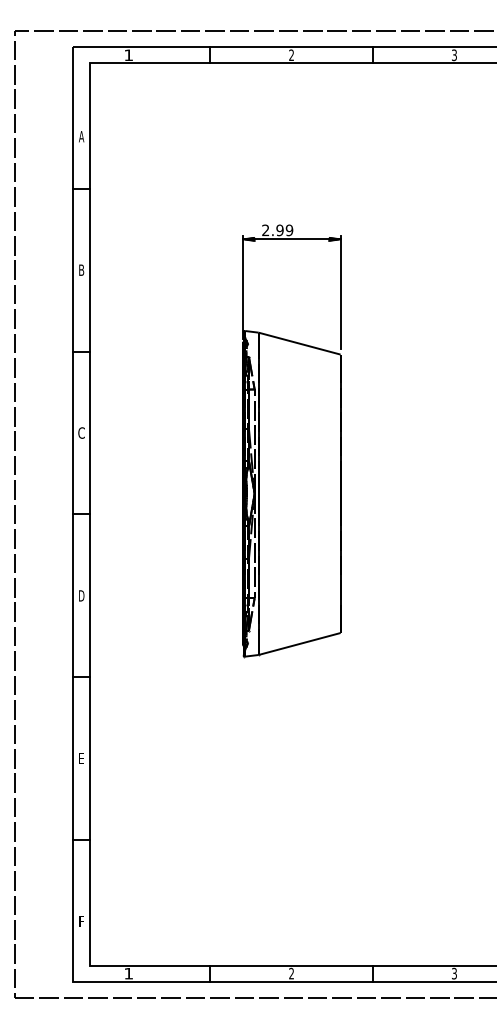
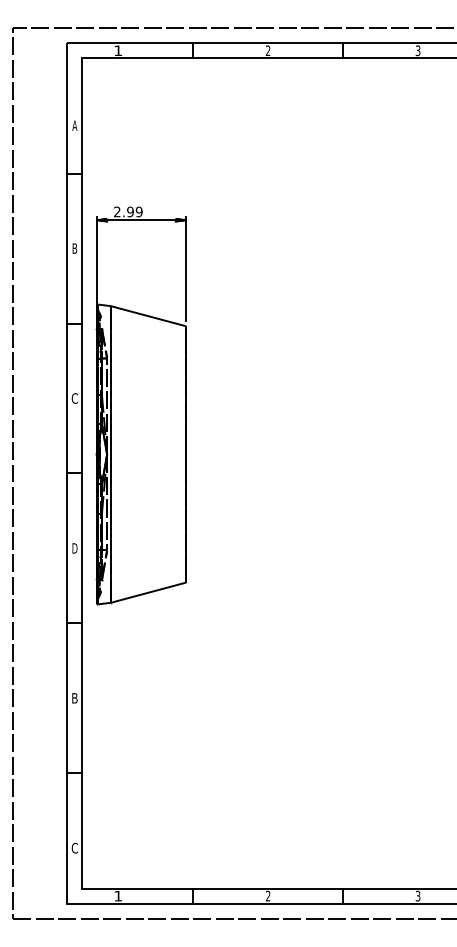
part: (291, 441) -> (141, 406), moved
text: (81, 758) -> (74, 698), E -> B
text: (81, 921) -> (74, 848), F -> C

